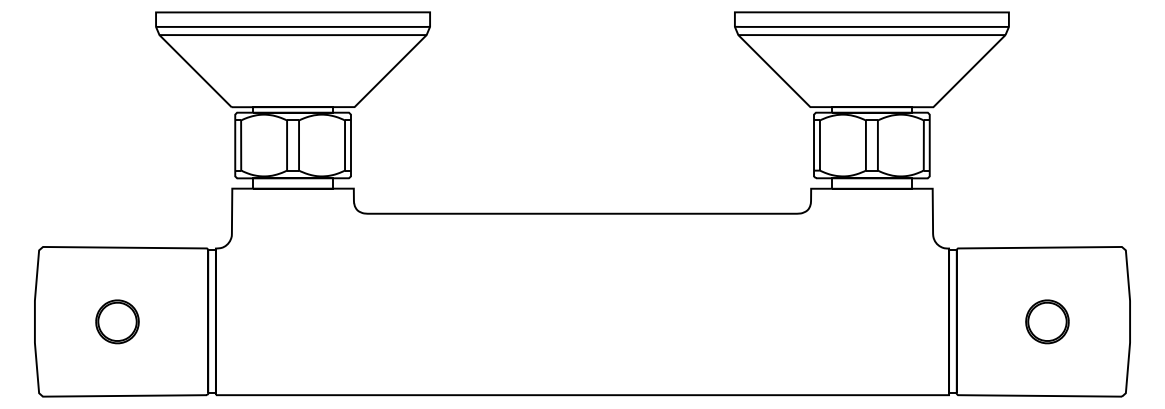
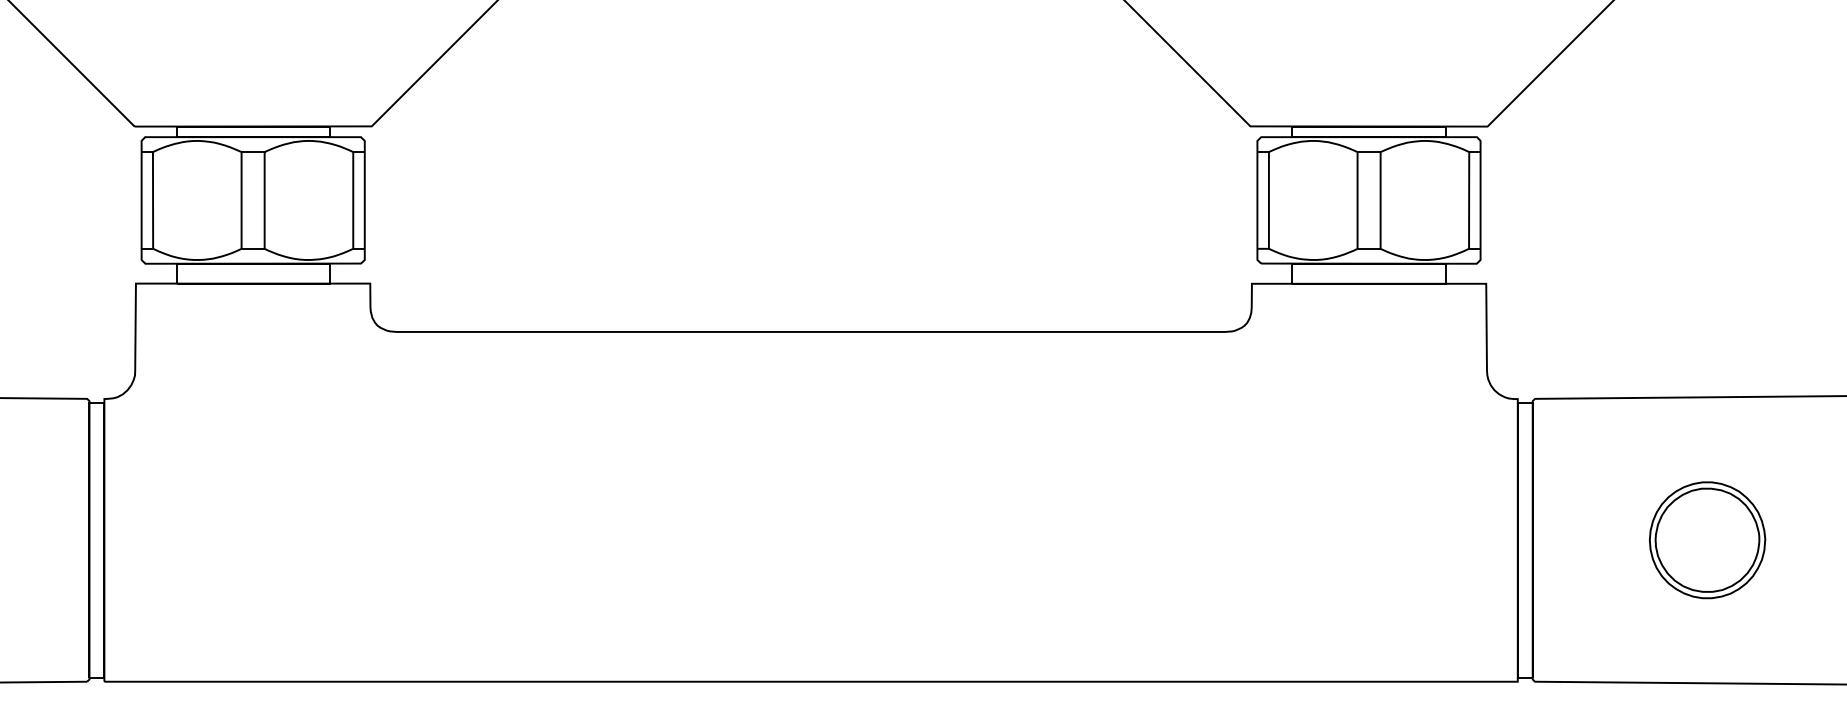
part: (1047, 321) -> (1707, 539), size x1.4

